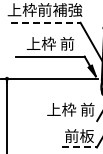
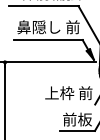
line: (45, 22) -> (43, 5), dashed -> solid
text: (50, 43) -> (48, 26), 上枠 前 -> 鼻隠し 前
line: (80, 147) -> (78, 130), dashed -> solid

